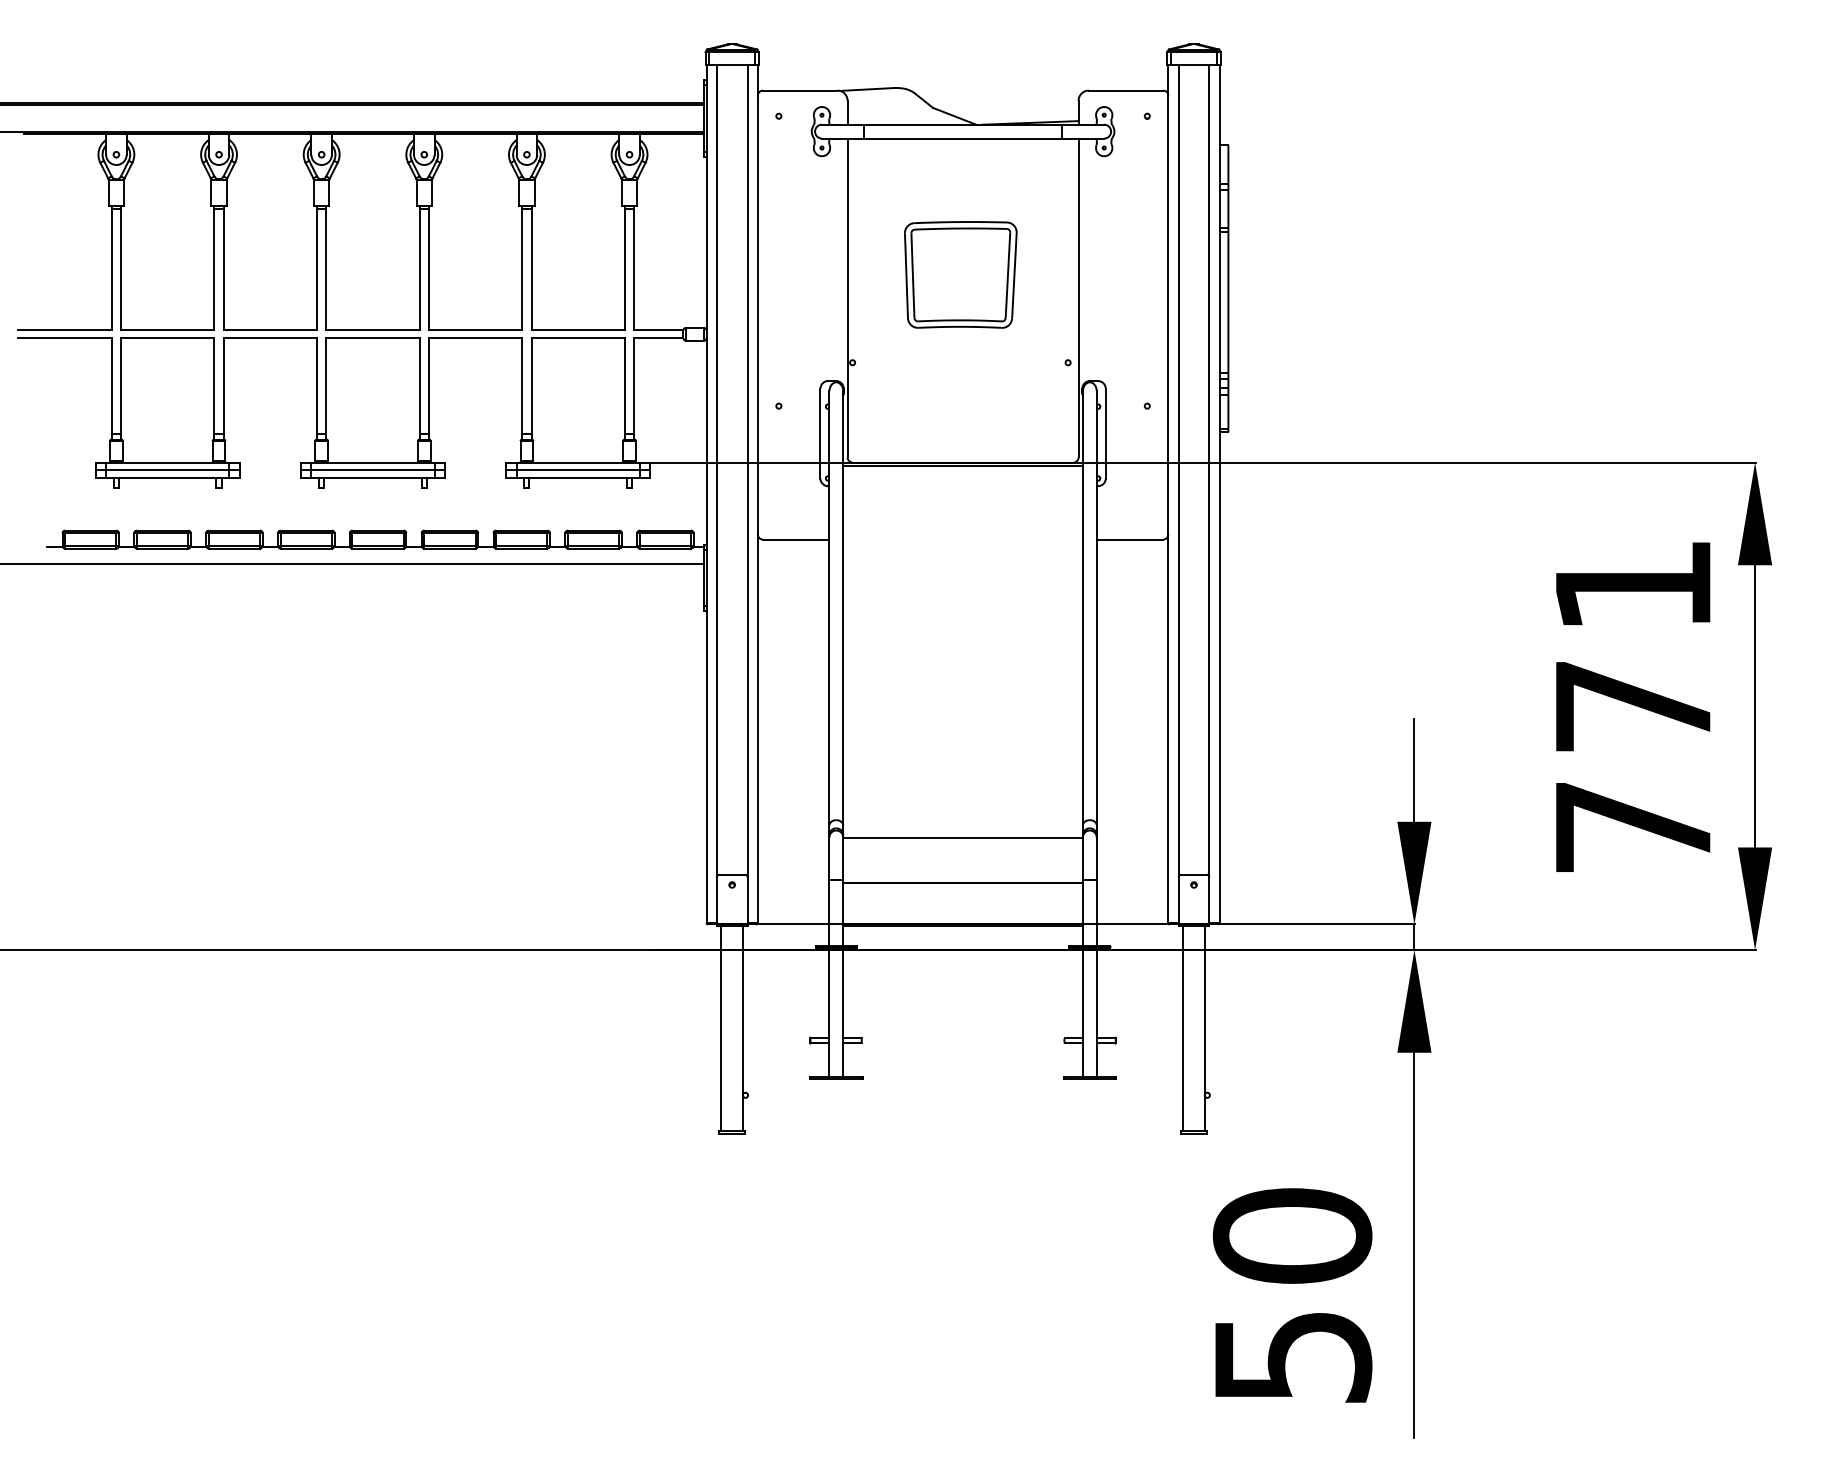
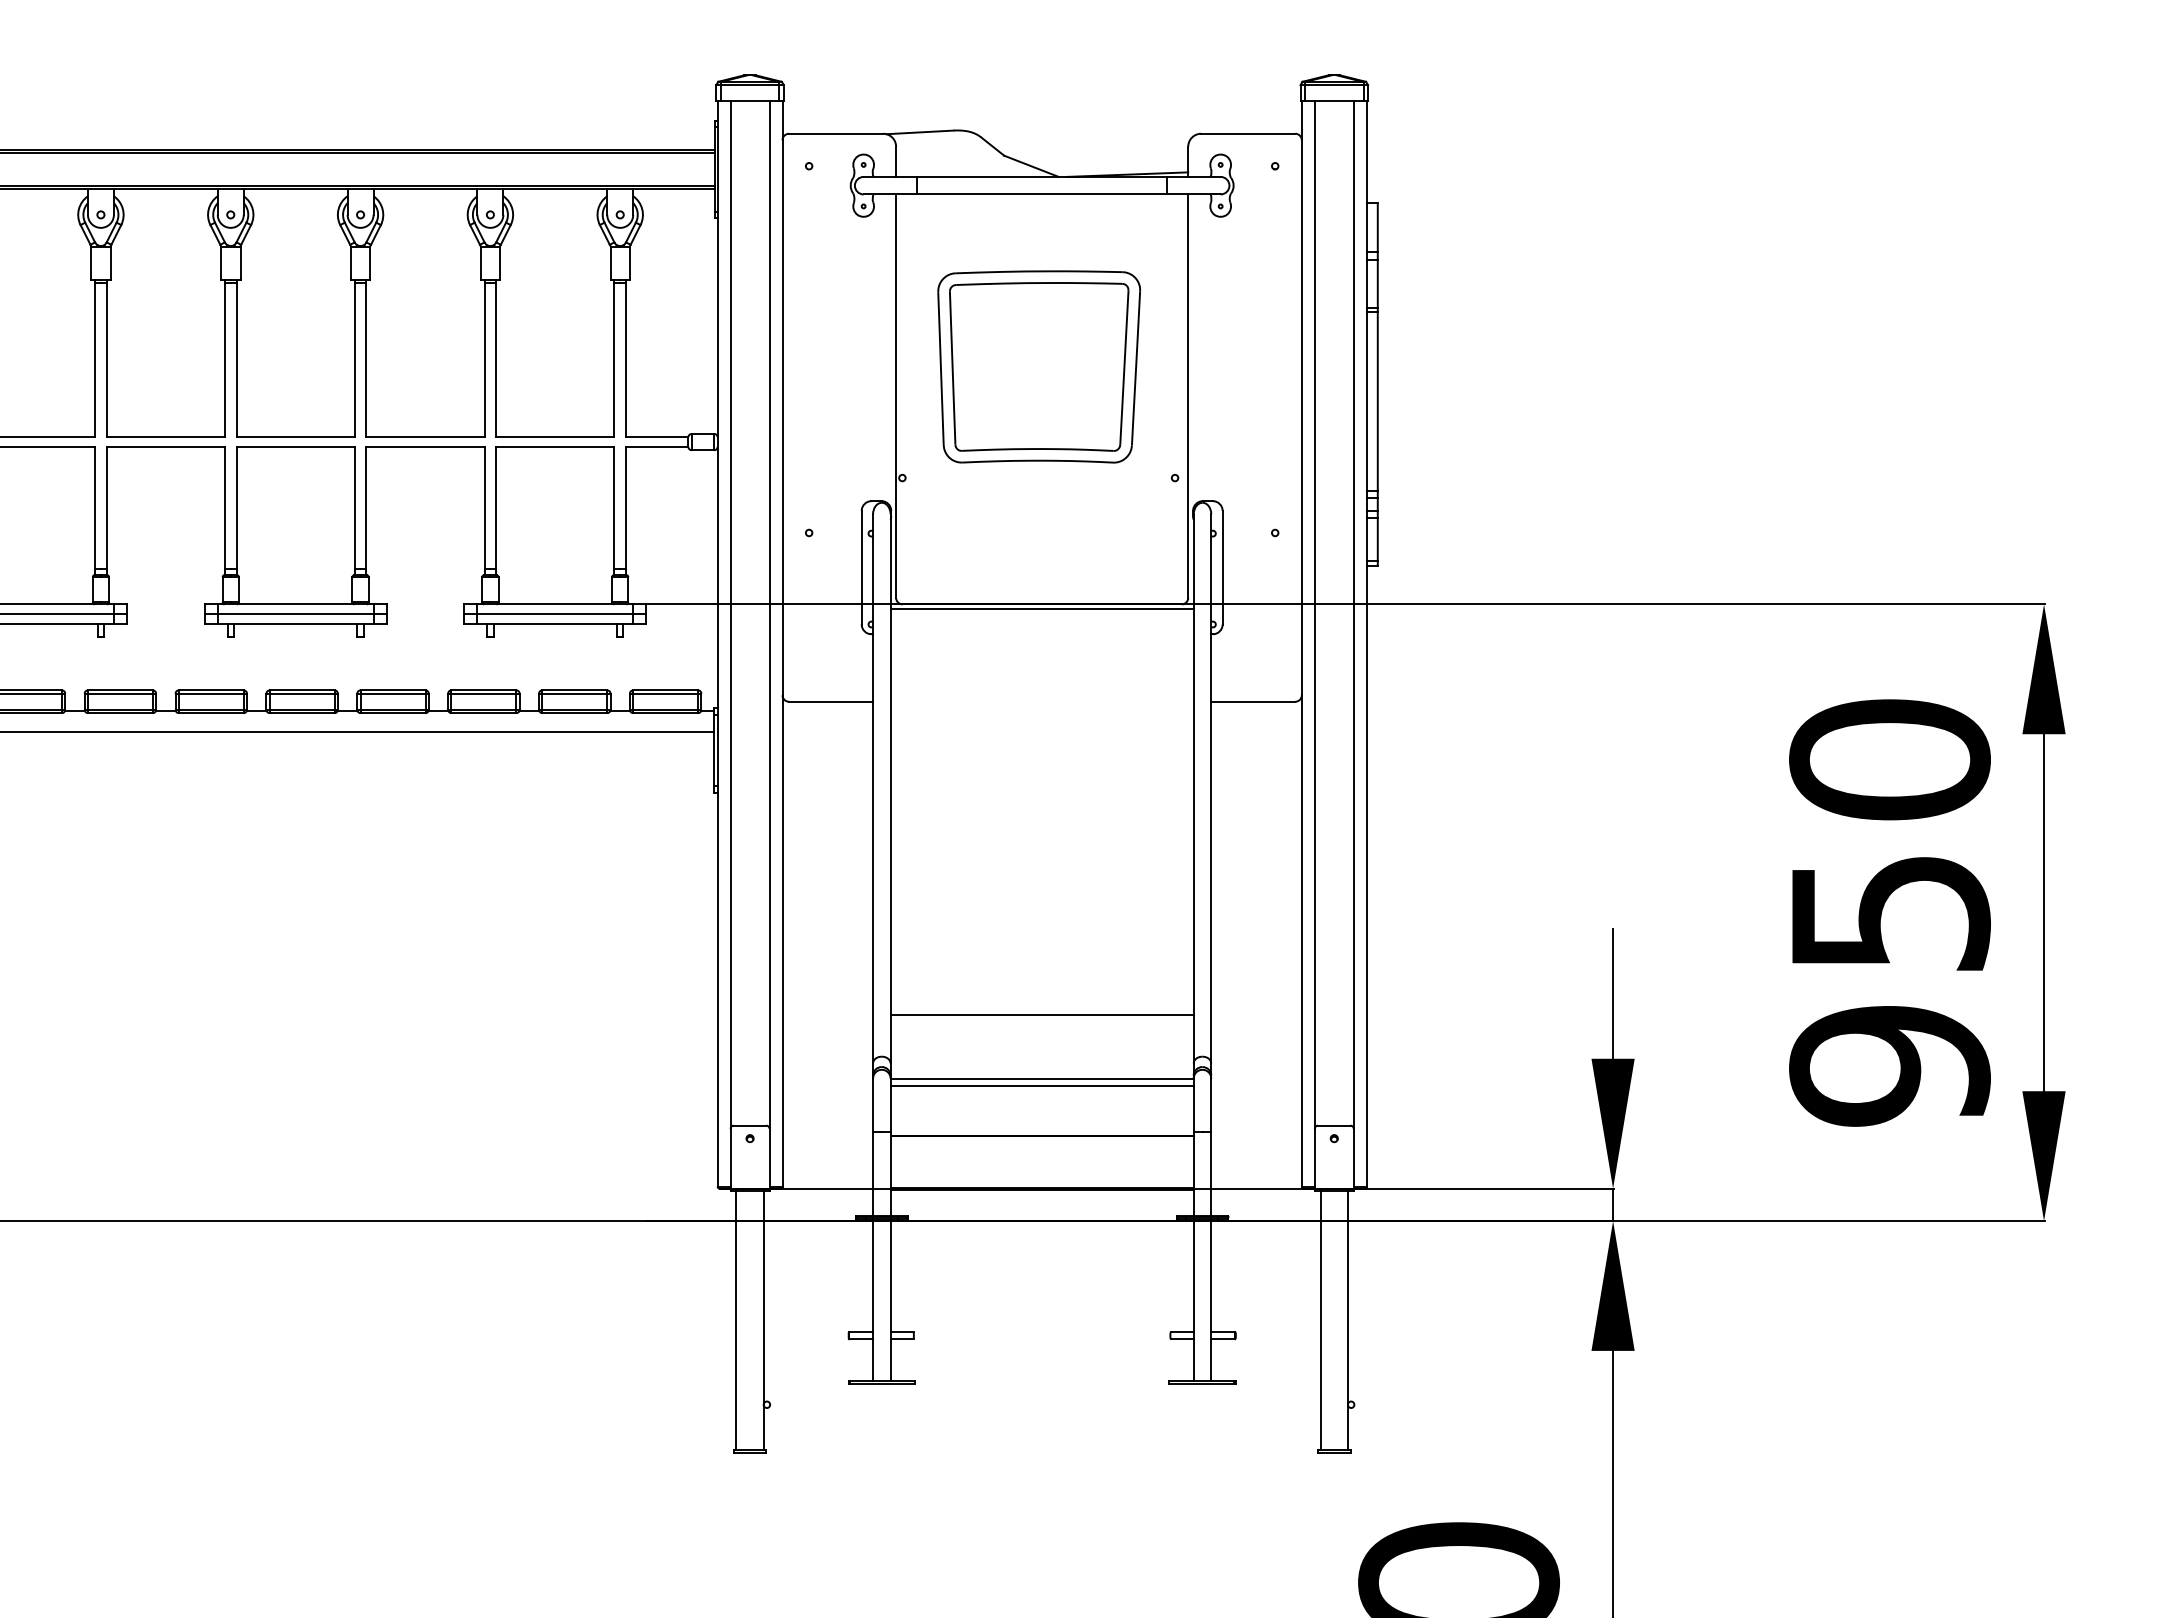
part: (960, 274) -> (1038, 366), size x1.43
text: (1633, 706) -> (1890, 912), 771 -> 950
line: (962, 787) -> (1041, 1015), added
line: (962, 842) -> (1041, 1084), added

